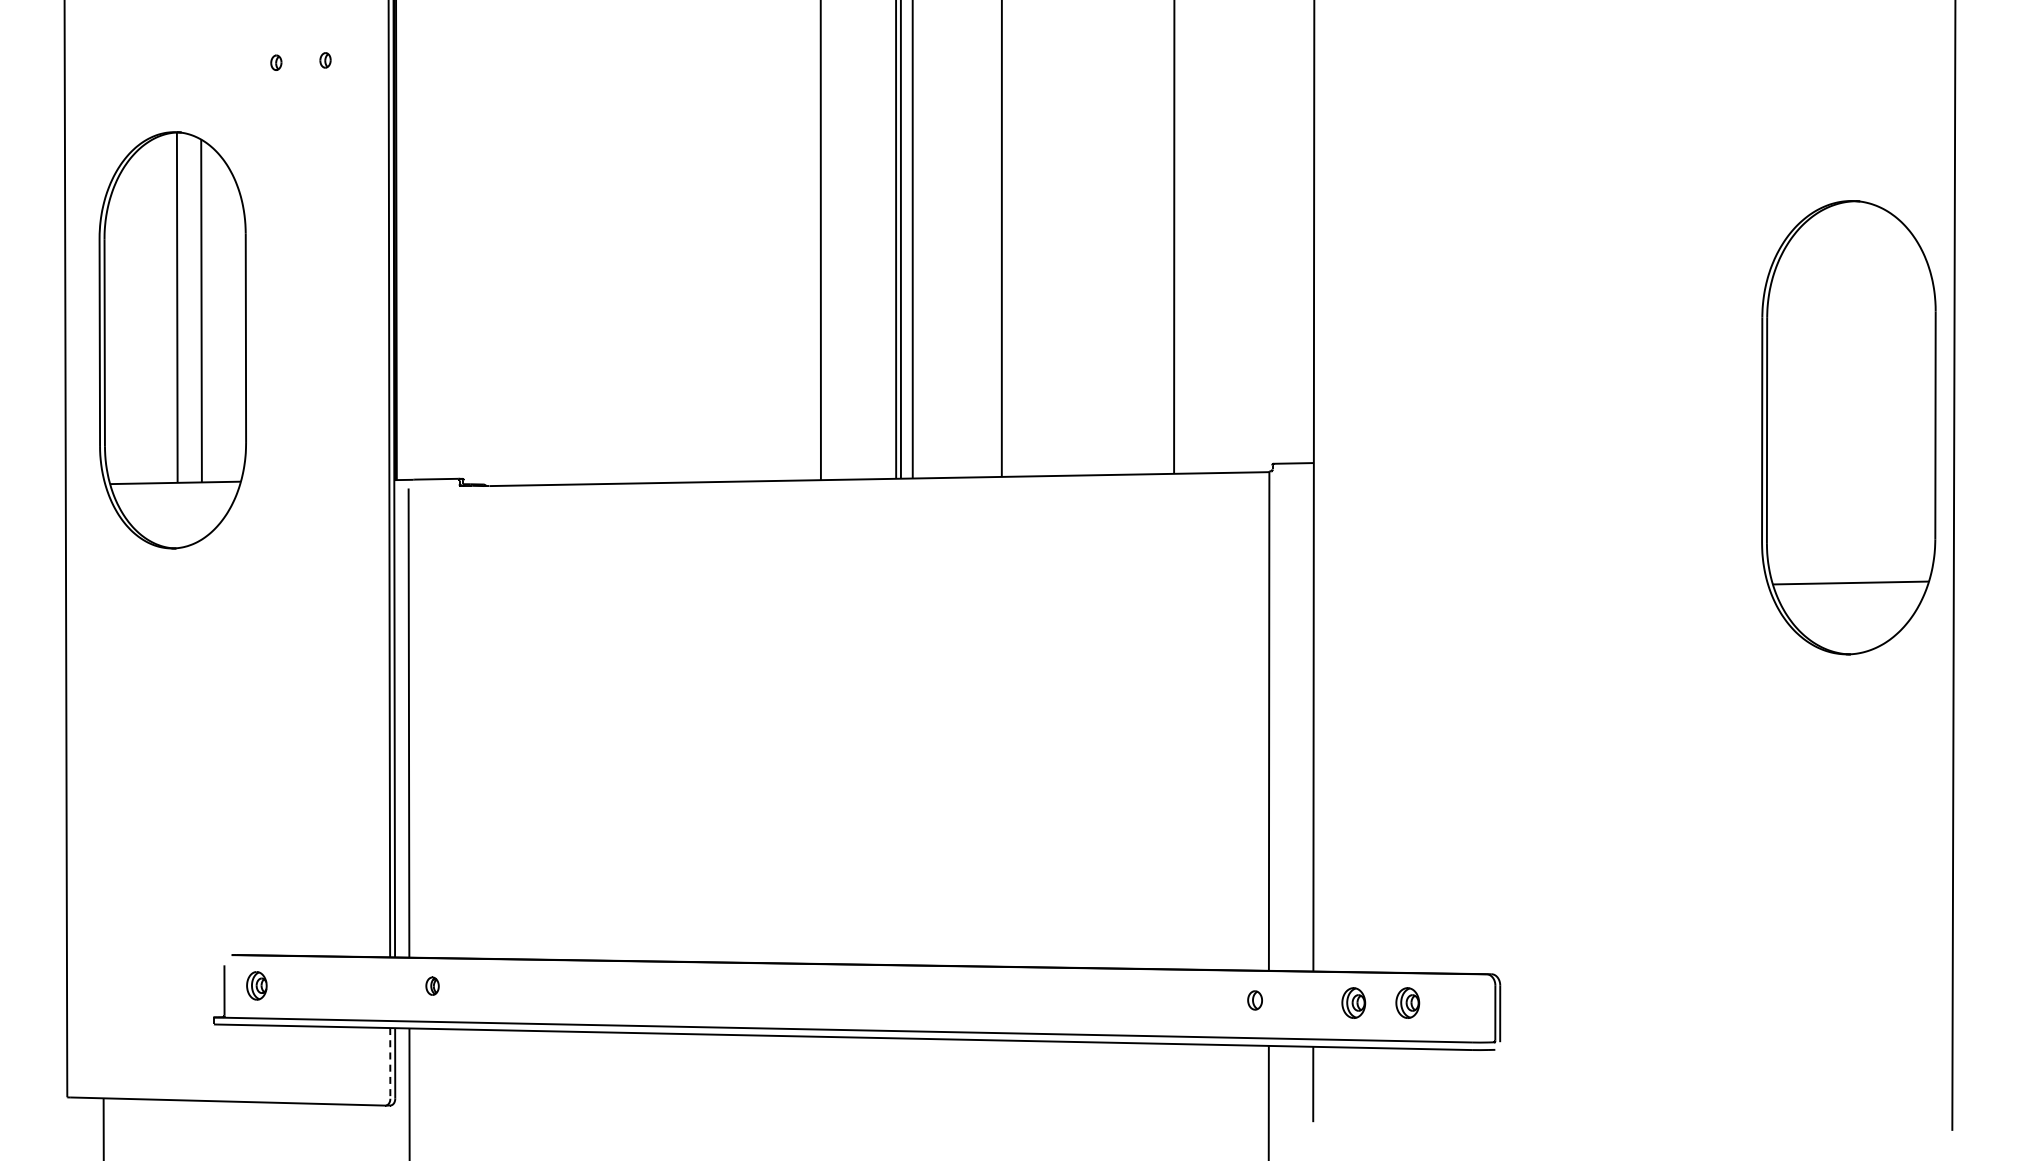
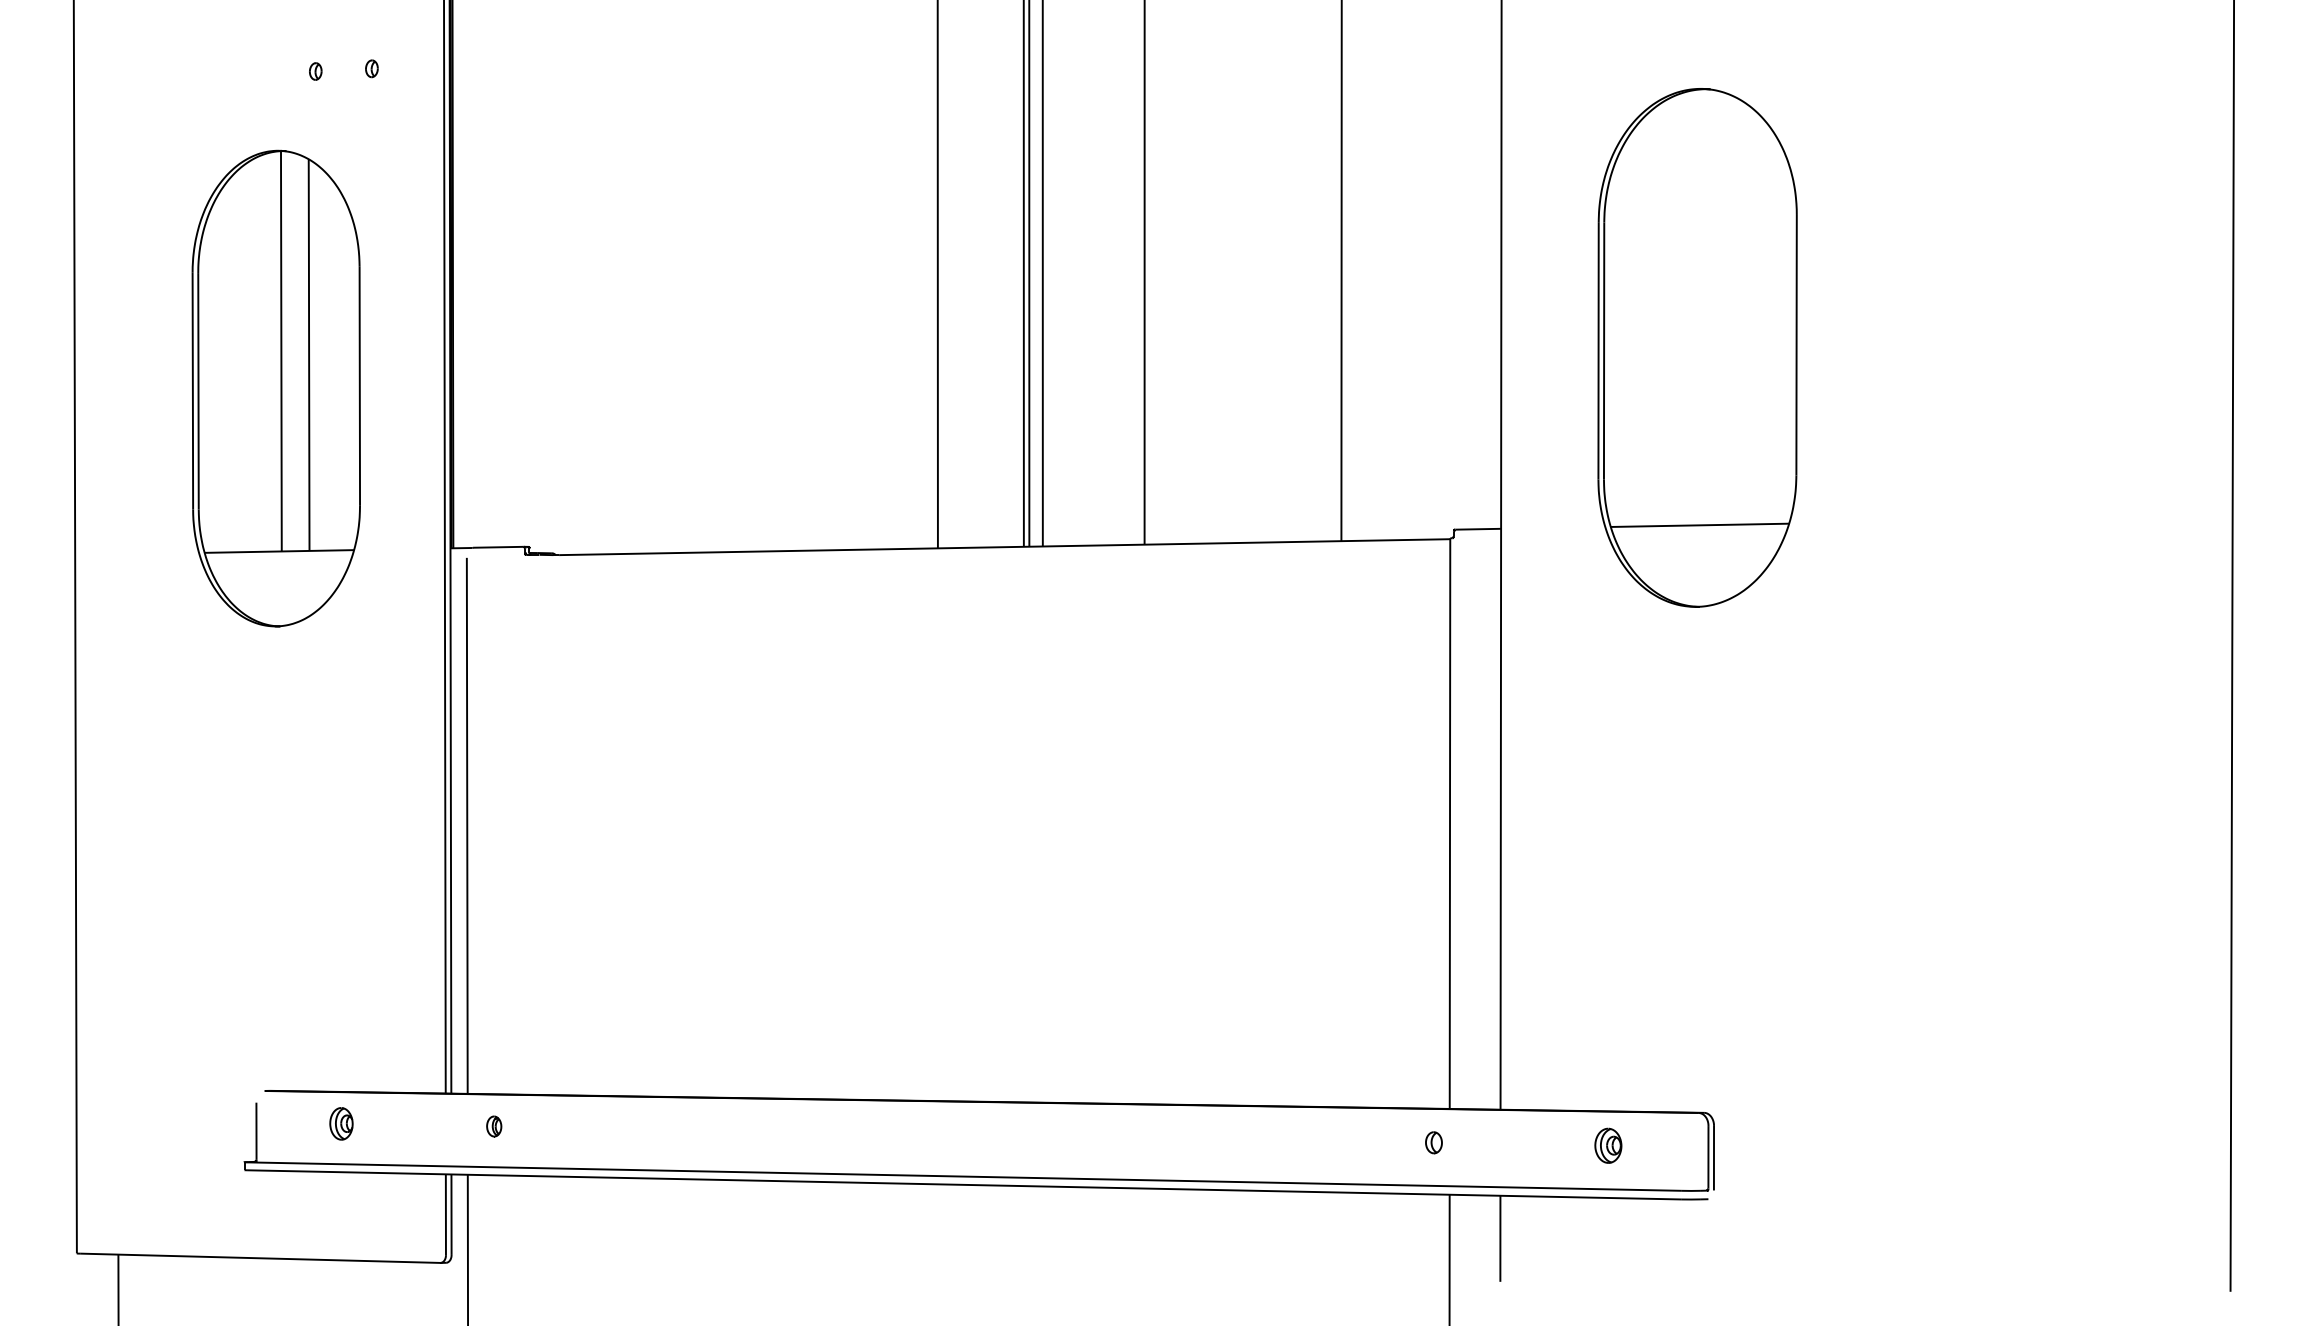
part: (172, 340) -> (275, 388), moved
part: (1848, 427) -> (1697, 347), moved
part: (256, 985) -> (341, 1123), moved
part: (1353, 1002) -> (1546, 1145), removed
line: (390, 1063) -> (446, 1214), dashed -> solid

